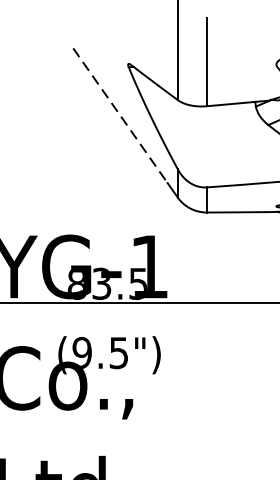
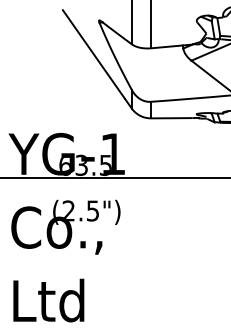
line: (119, 115) -> (93, 54), dashed -> solid
text: (75, 284) -> (64, 165), 83.5 -> 63.5
text: (81, 352) -> (68, 210), (9.5") -> (2.5")

